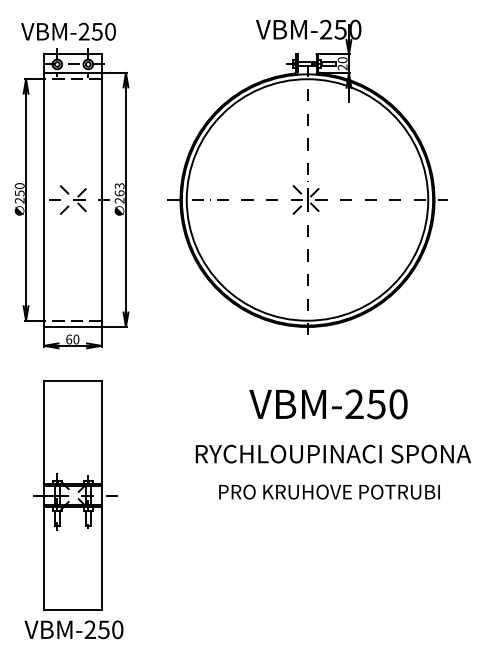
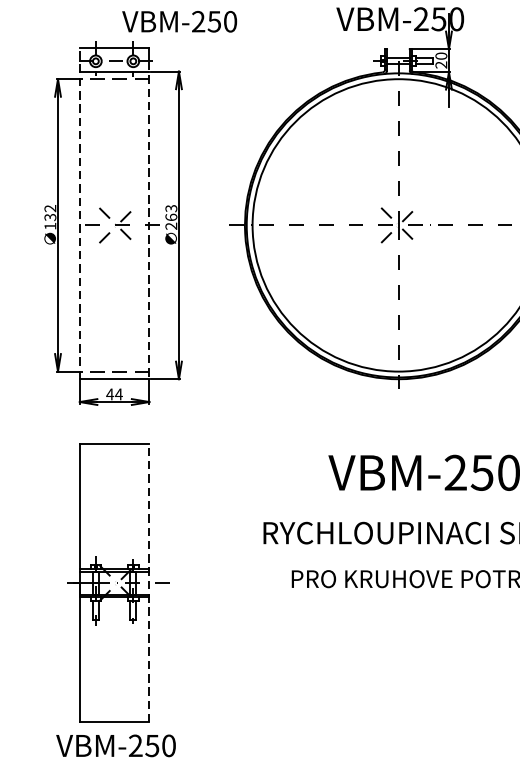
text: (68, 31) -> (179, 21), moved
line: (44, 190) -> (80, 213), solid -> dashed
text: (19, 193) -> (50, 217), 250 -> 132
line: (101, 196) -> (149, 221), solid -> dashed
text: (72, 339) -> (114, 394), 60 -> 44
line: (101, 495) -> (149, 583), solid -> dashed

